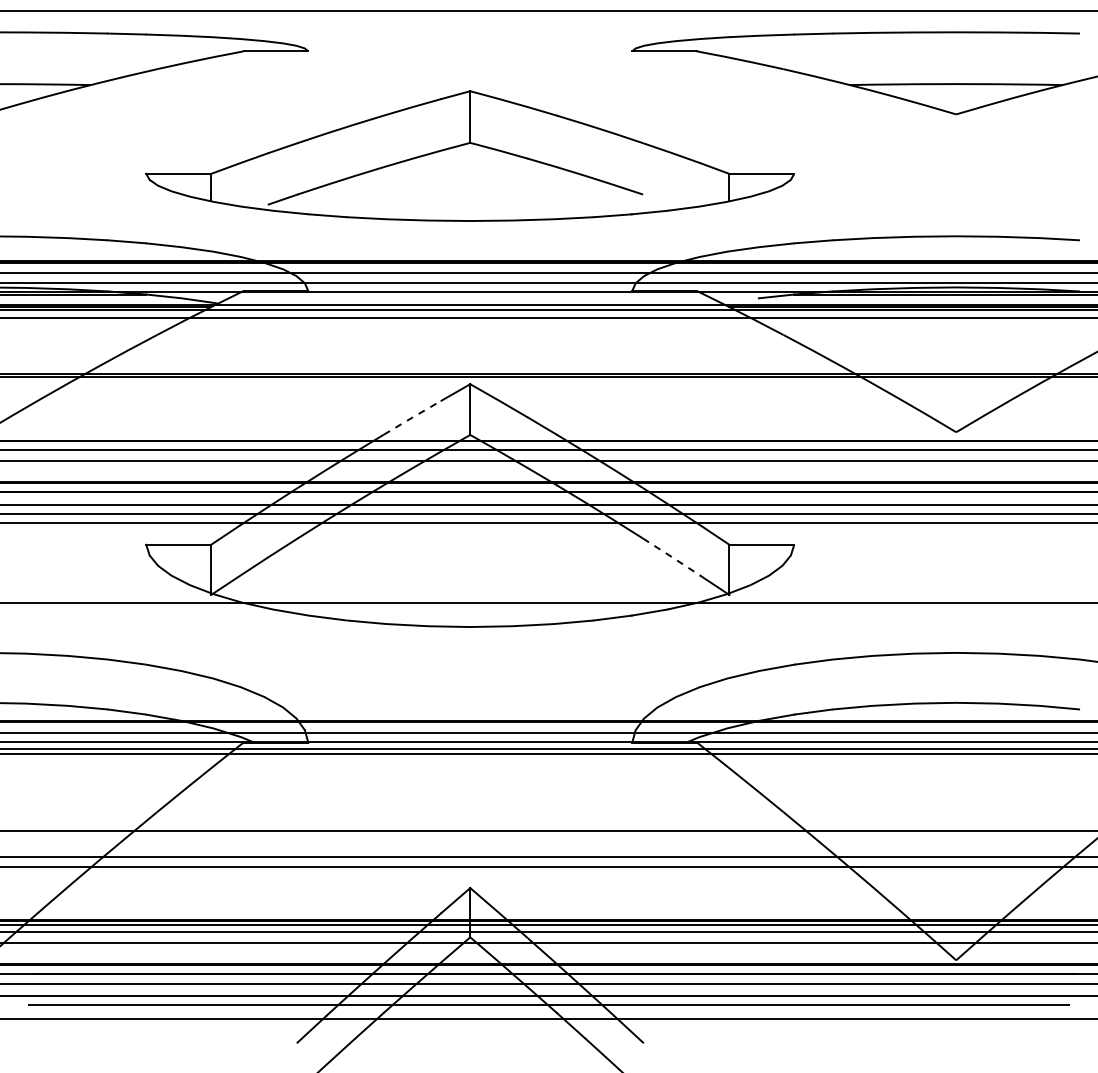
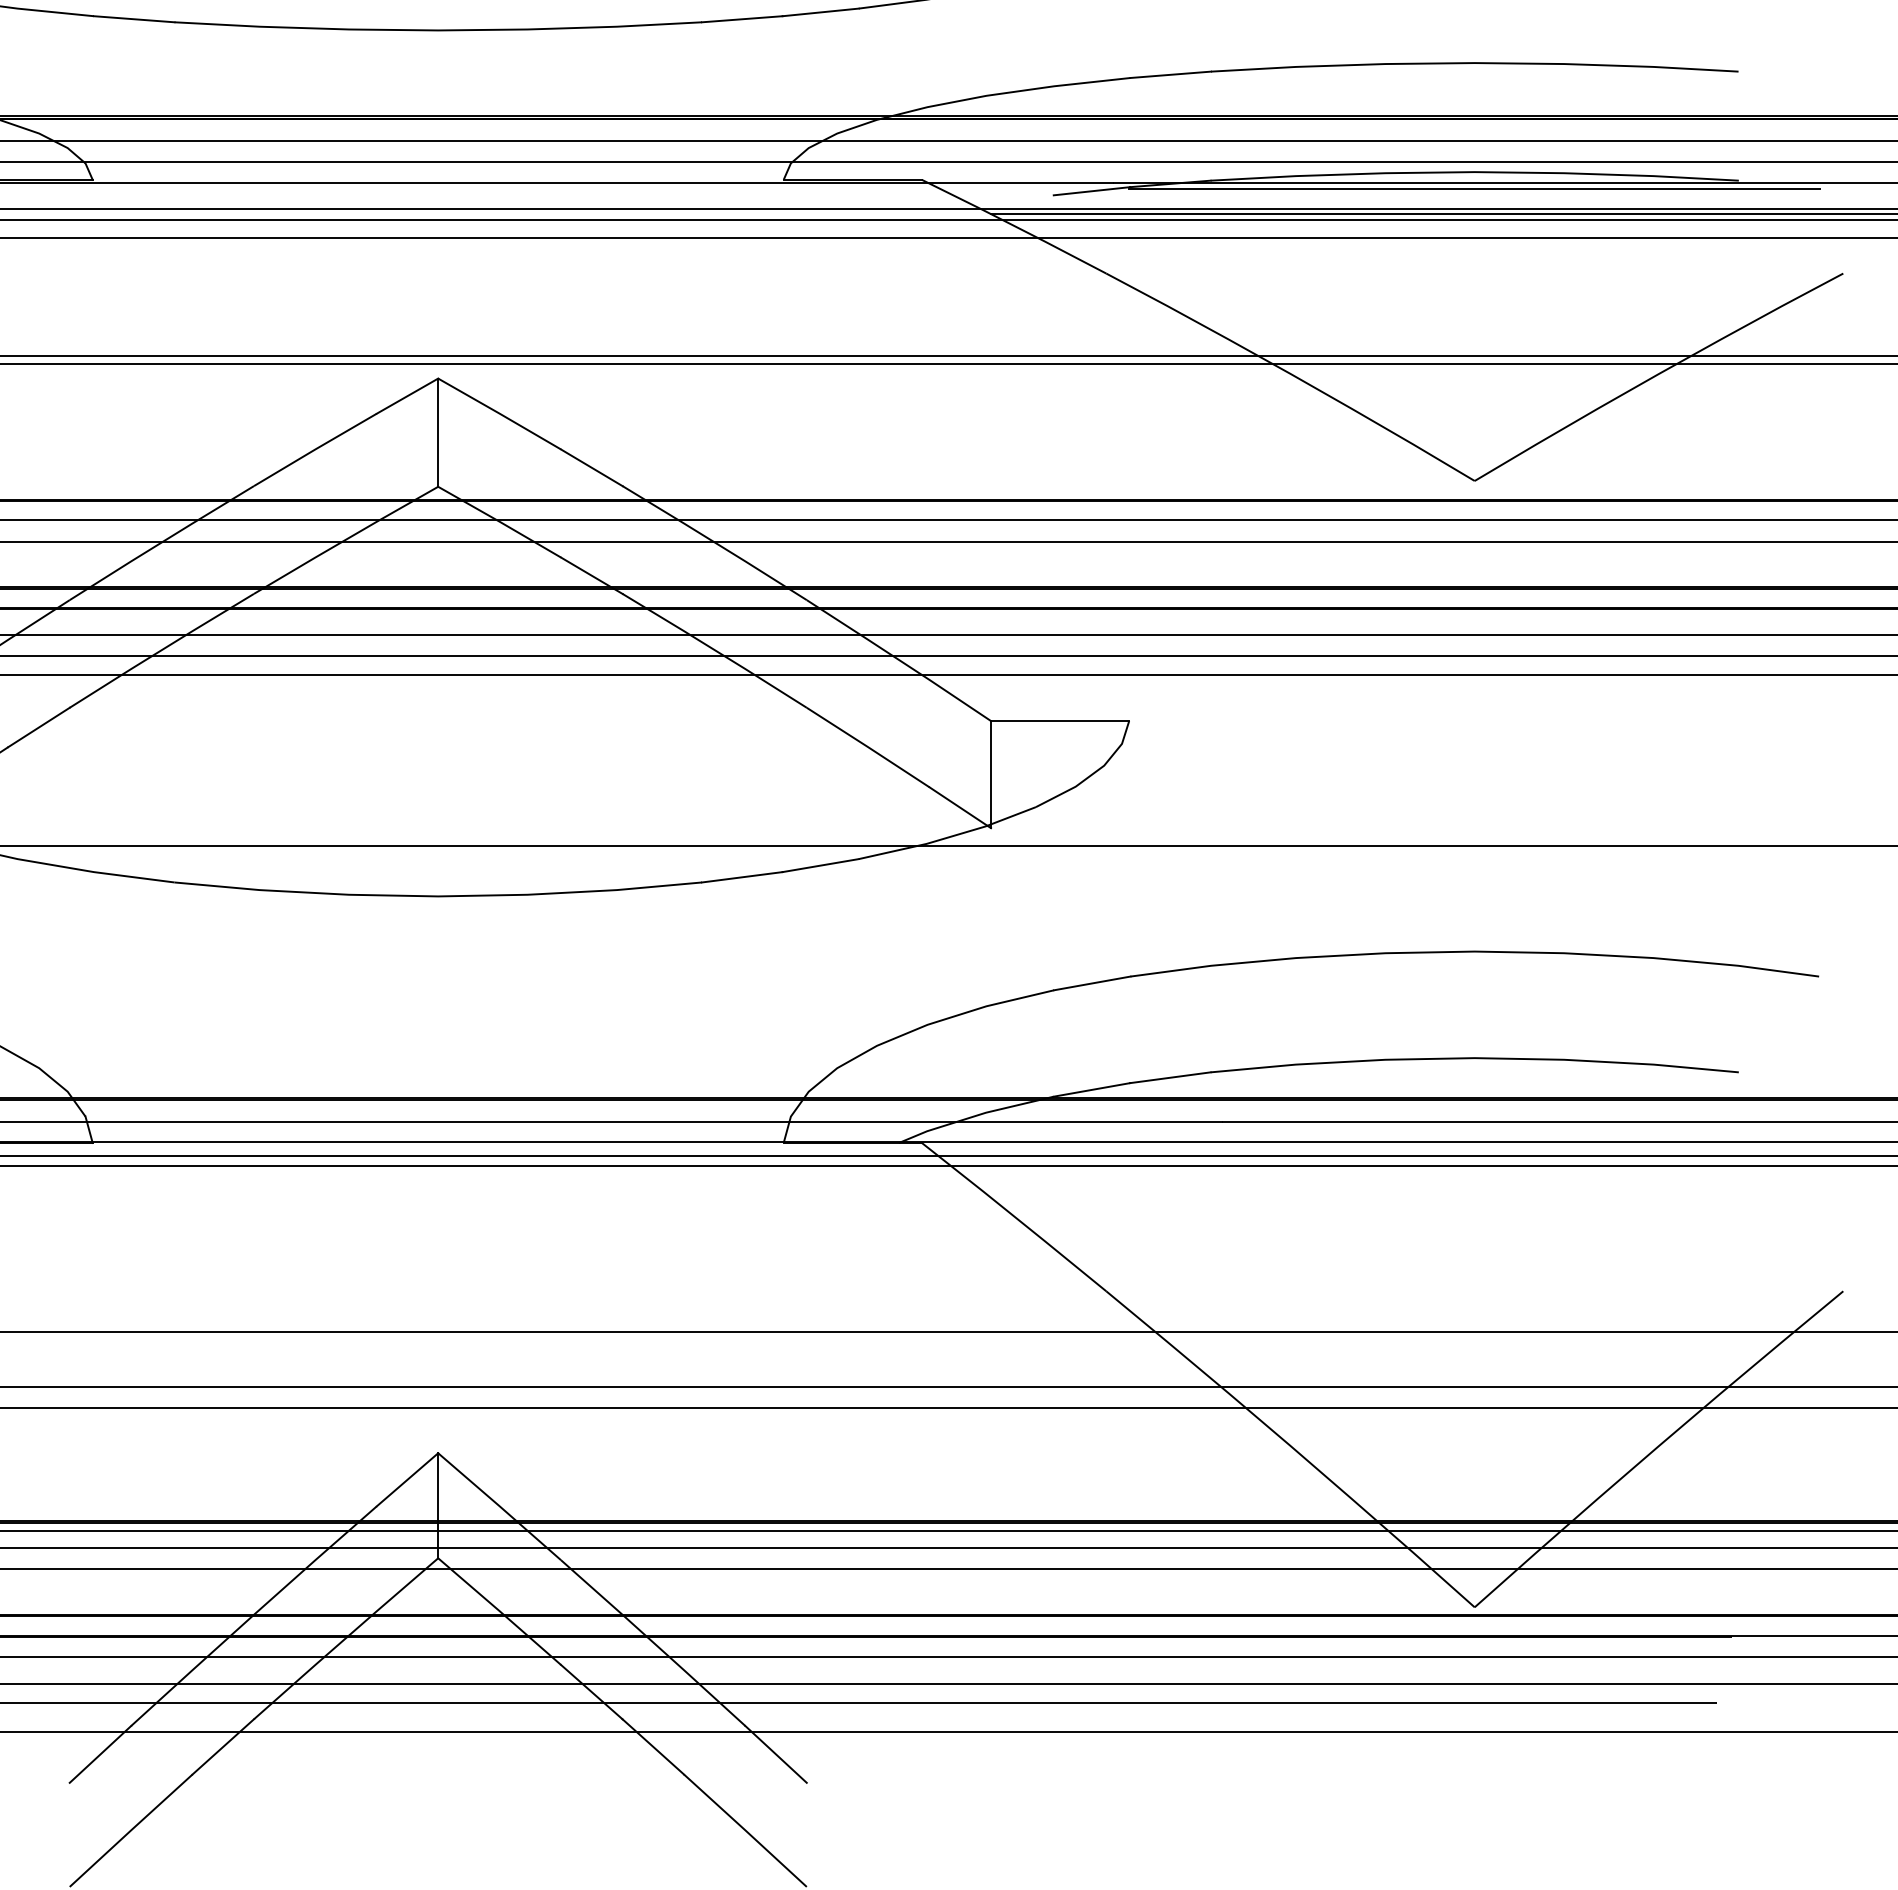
line: (412, 417) -> (314, 449), dashed -> solid
line: (671, 557) -> (867, 748), dashed -> solid

